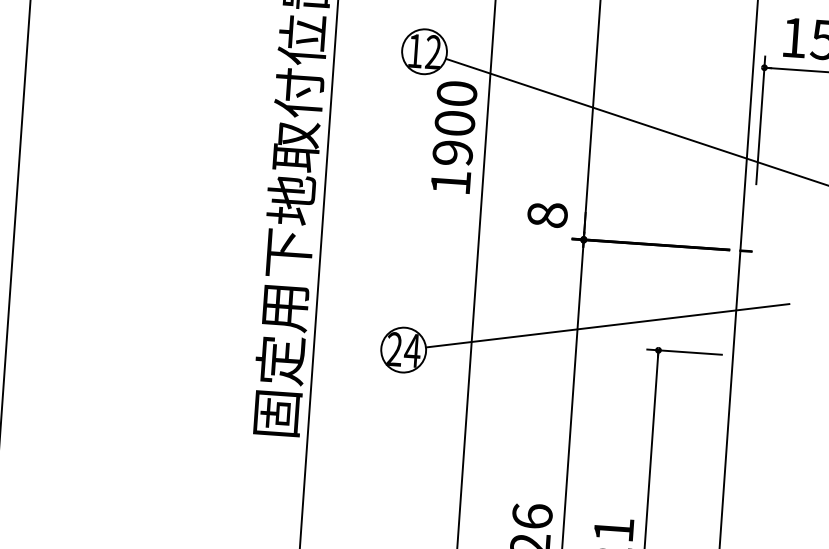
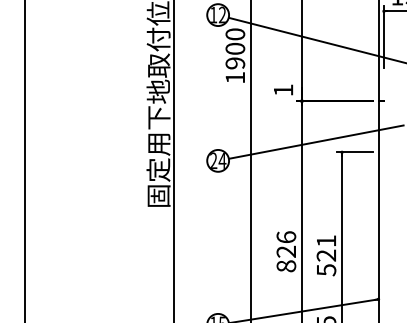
text: (547, 215) -> (283, 90), 8 -> 1

